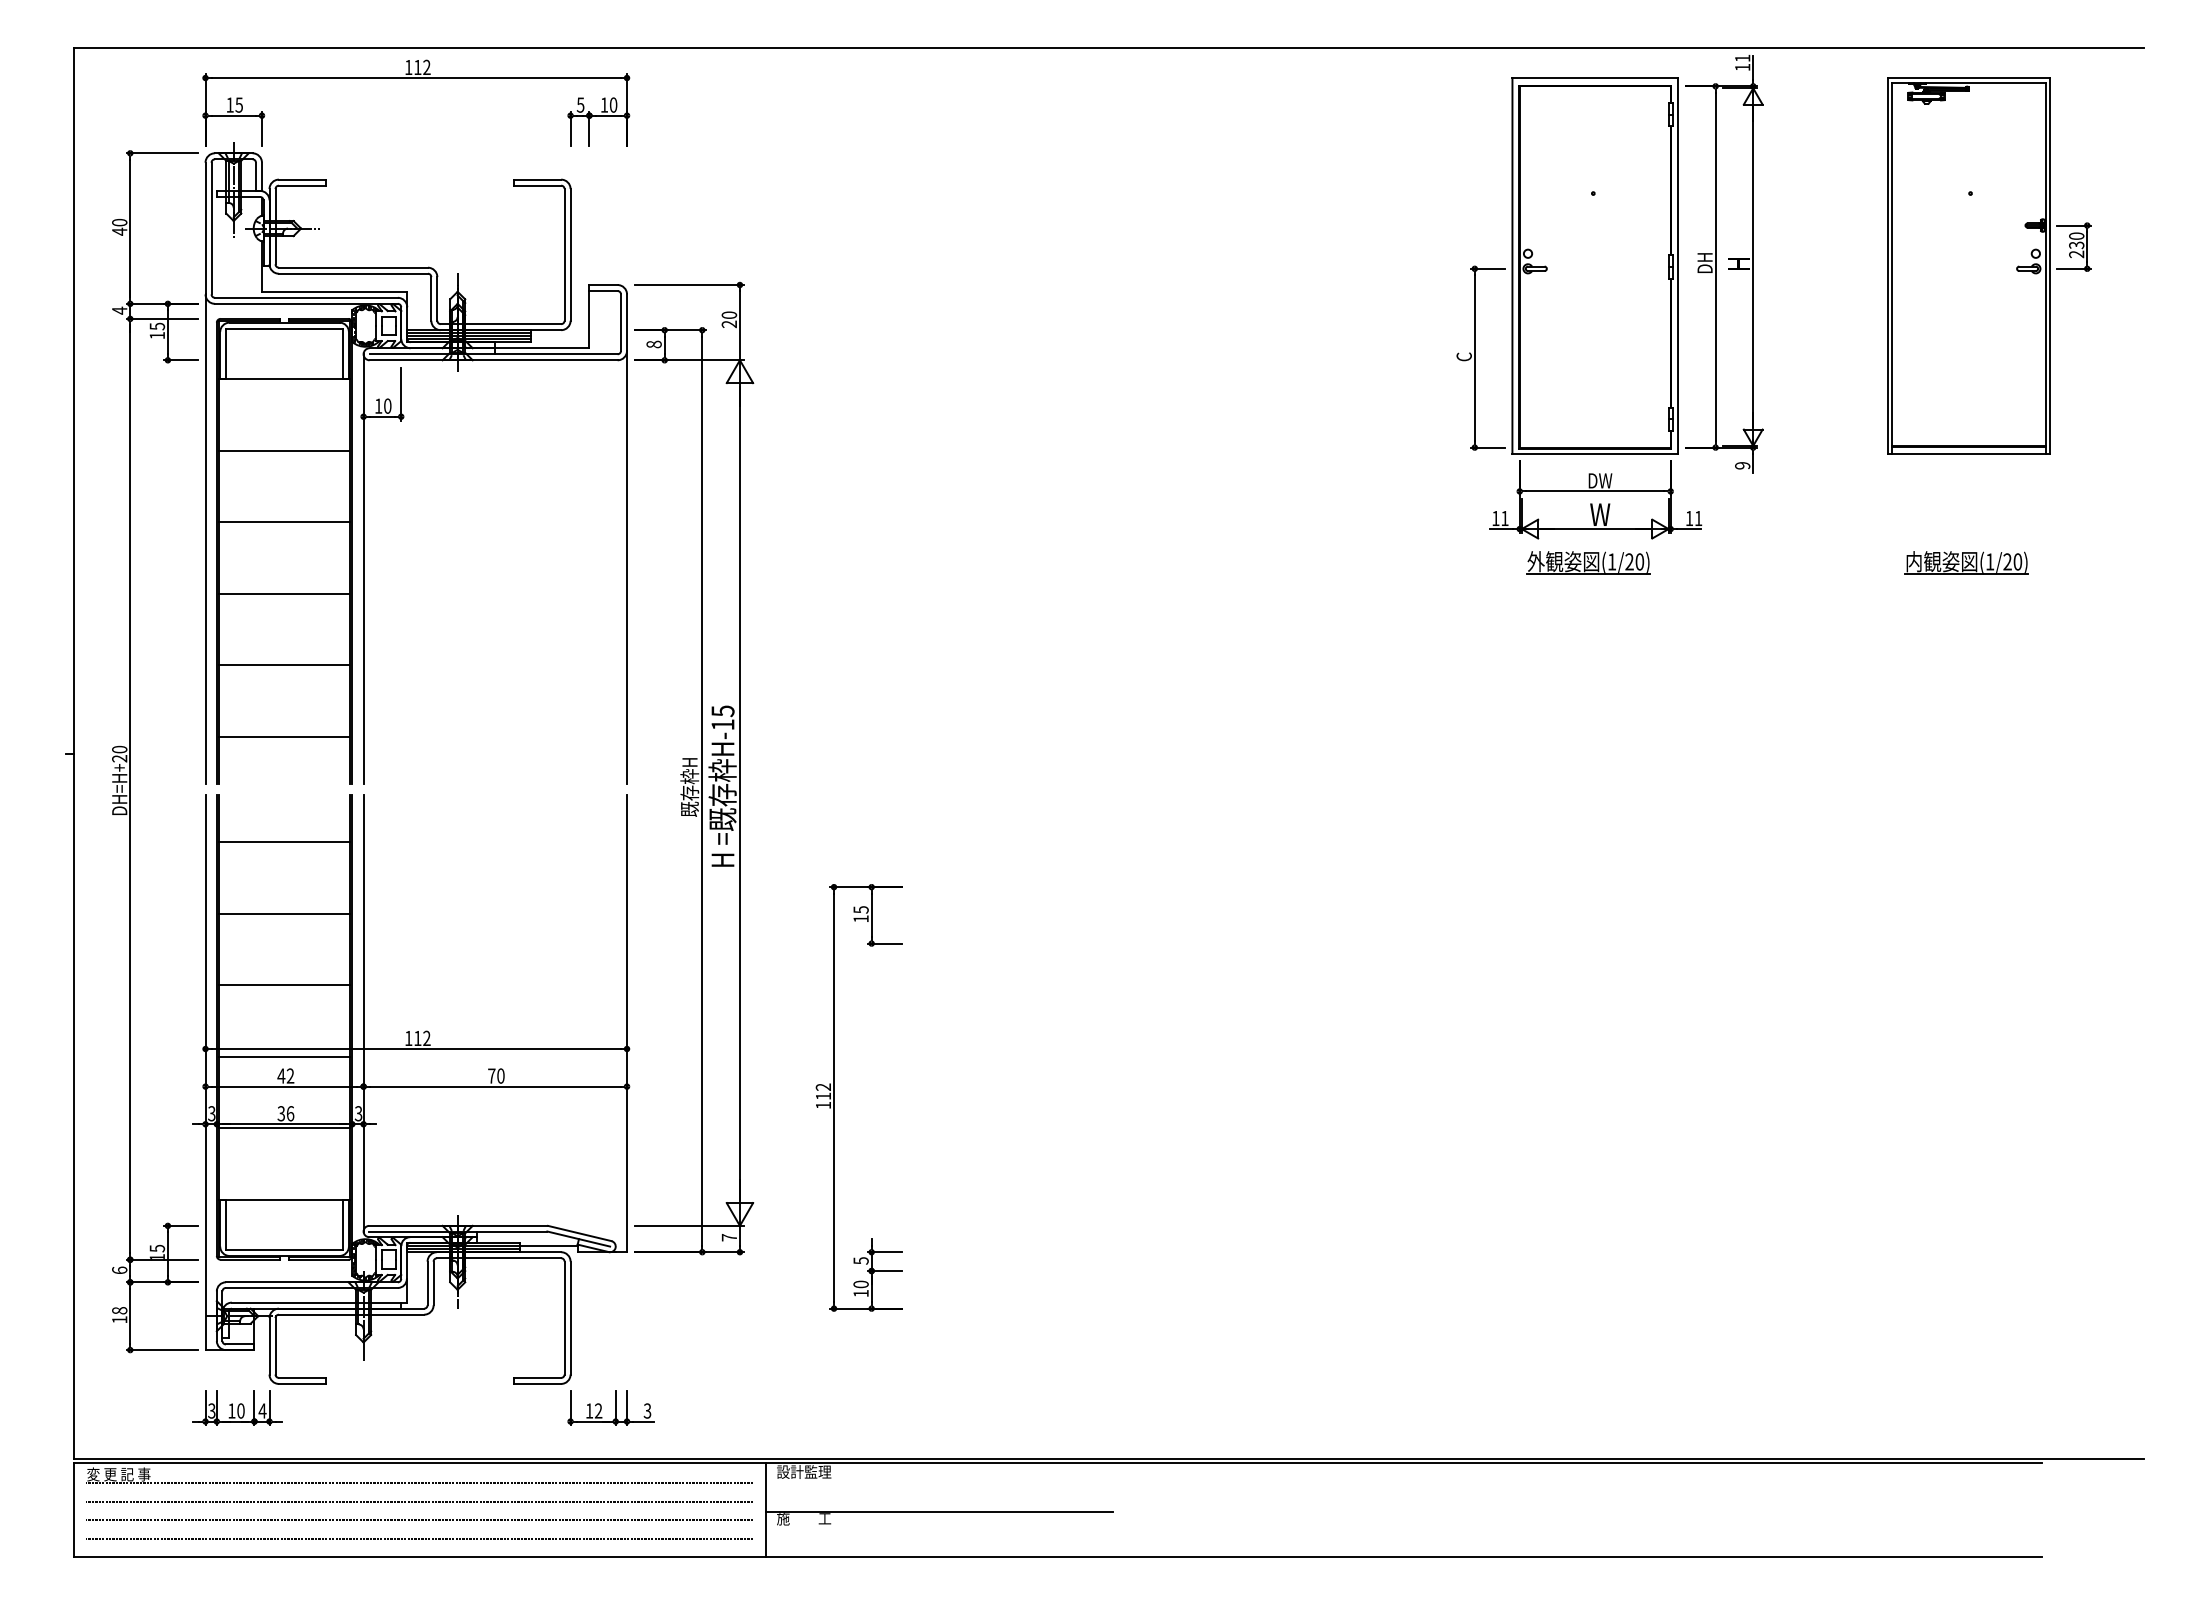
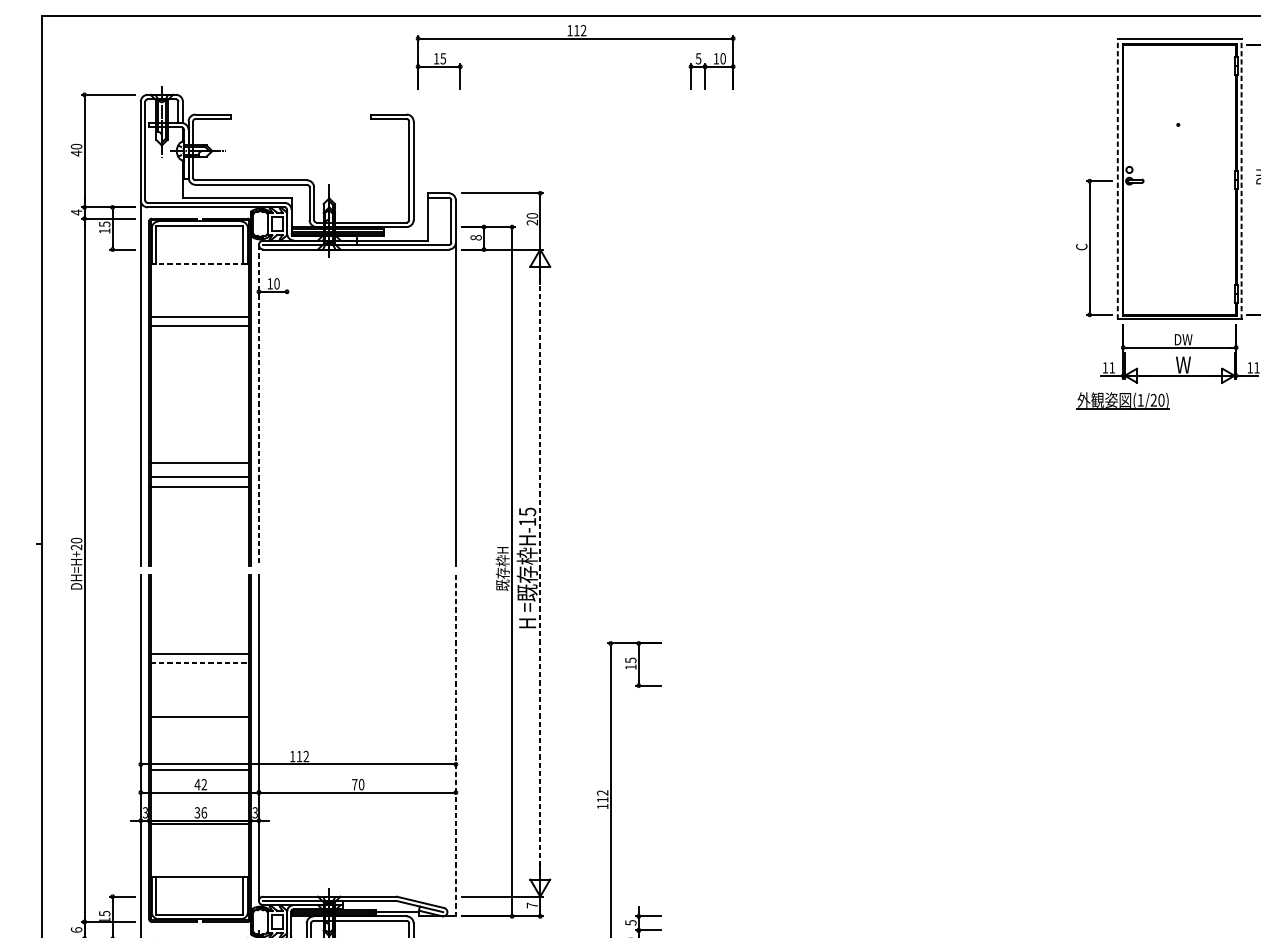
part: (416, 78) -> (575, 38), moved
line: (1512, 265) -> (1117, 178), solid -> dashed
line: (1677, 265) -> (1241, 178), solid -> dashed
line: (285, 379) -> (200, 263), solid -> dashed
line: (401, 393) -> (287, 274), removed
line: (284, 522) -> (199, 325), moved
part: (1588, 562) -> (1123, 400), moved
line: (363, 568) -> (258, 405), solid -> dashed
line: (283, 593) -> (199, 462), moved
line: (283, 736) -> (199, 486), moved
line: (739, 793) -> (539, 573), solid -> dashed
line: (284, 842) -> (199, 654), moved
line: (285, 913) -> (200, 663), solid -> dashed
line: (627, 1023) -> (456, 745), solid -> dashed

